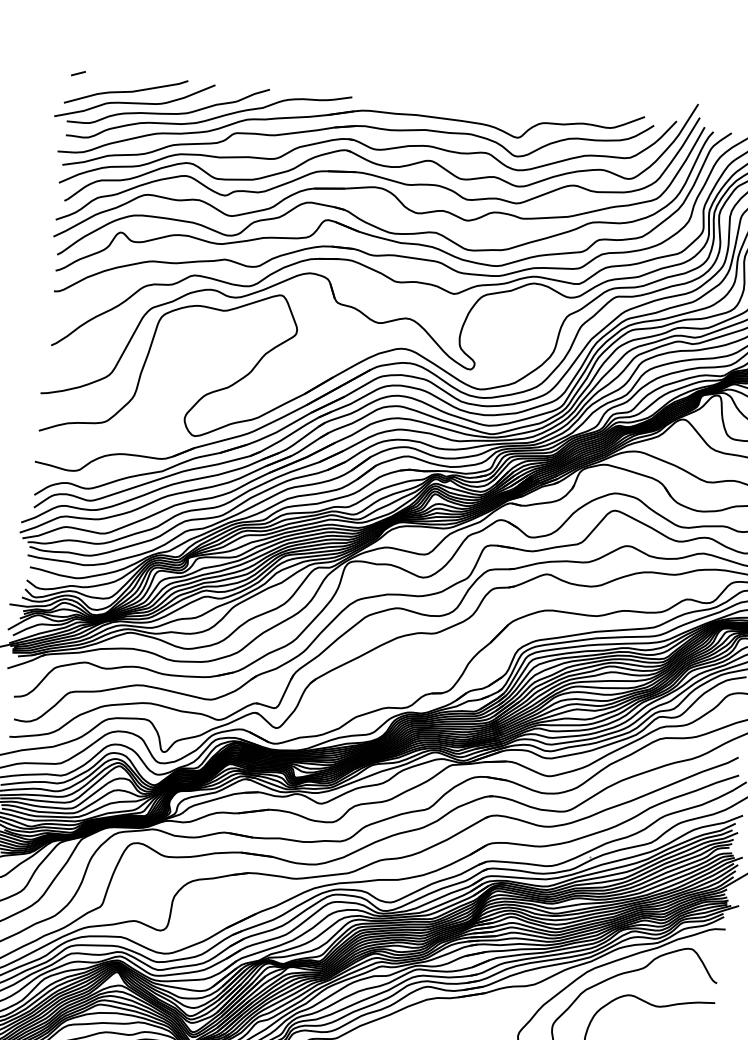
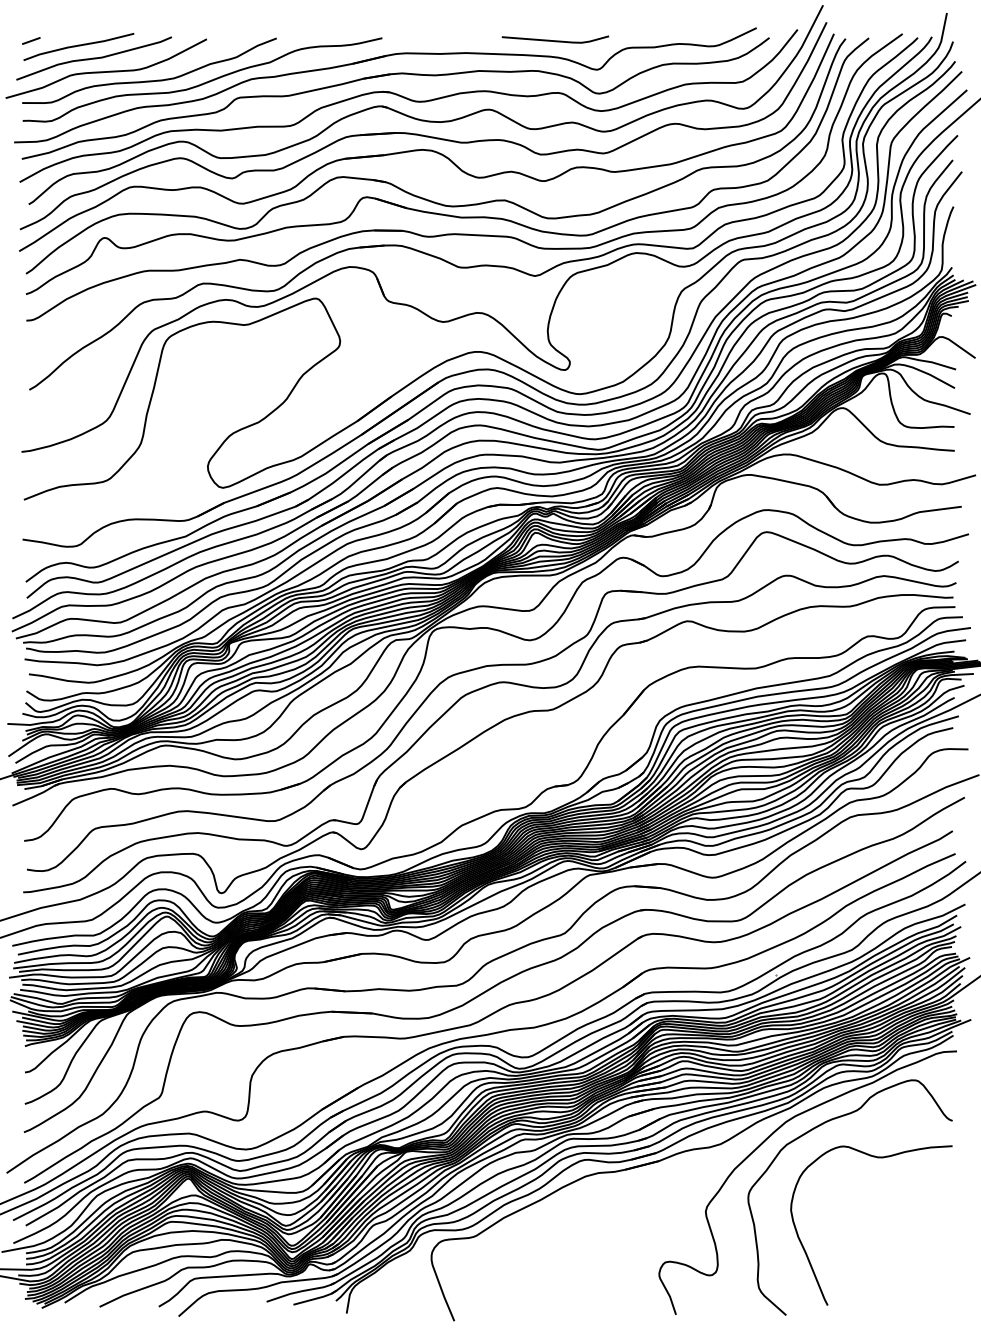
line: (114, 81) -> (78, 46), added
line: (487, 111) -> (555, 40), added

